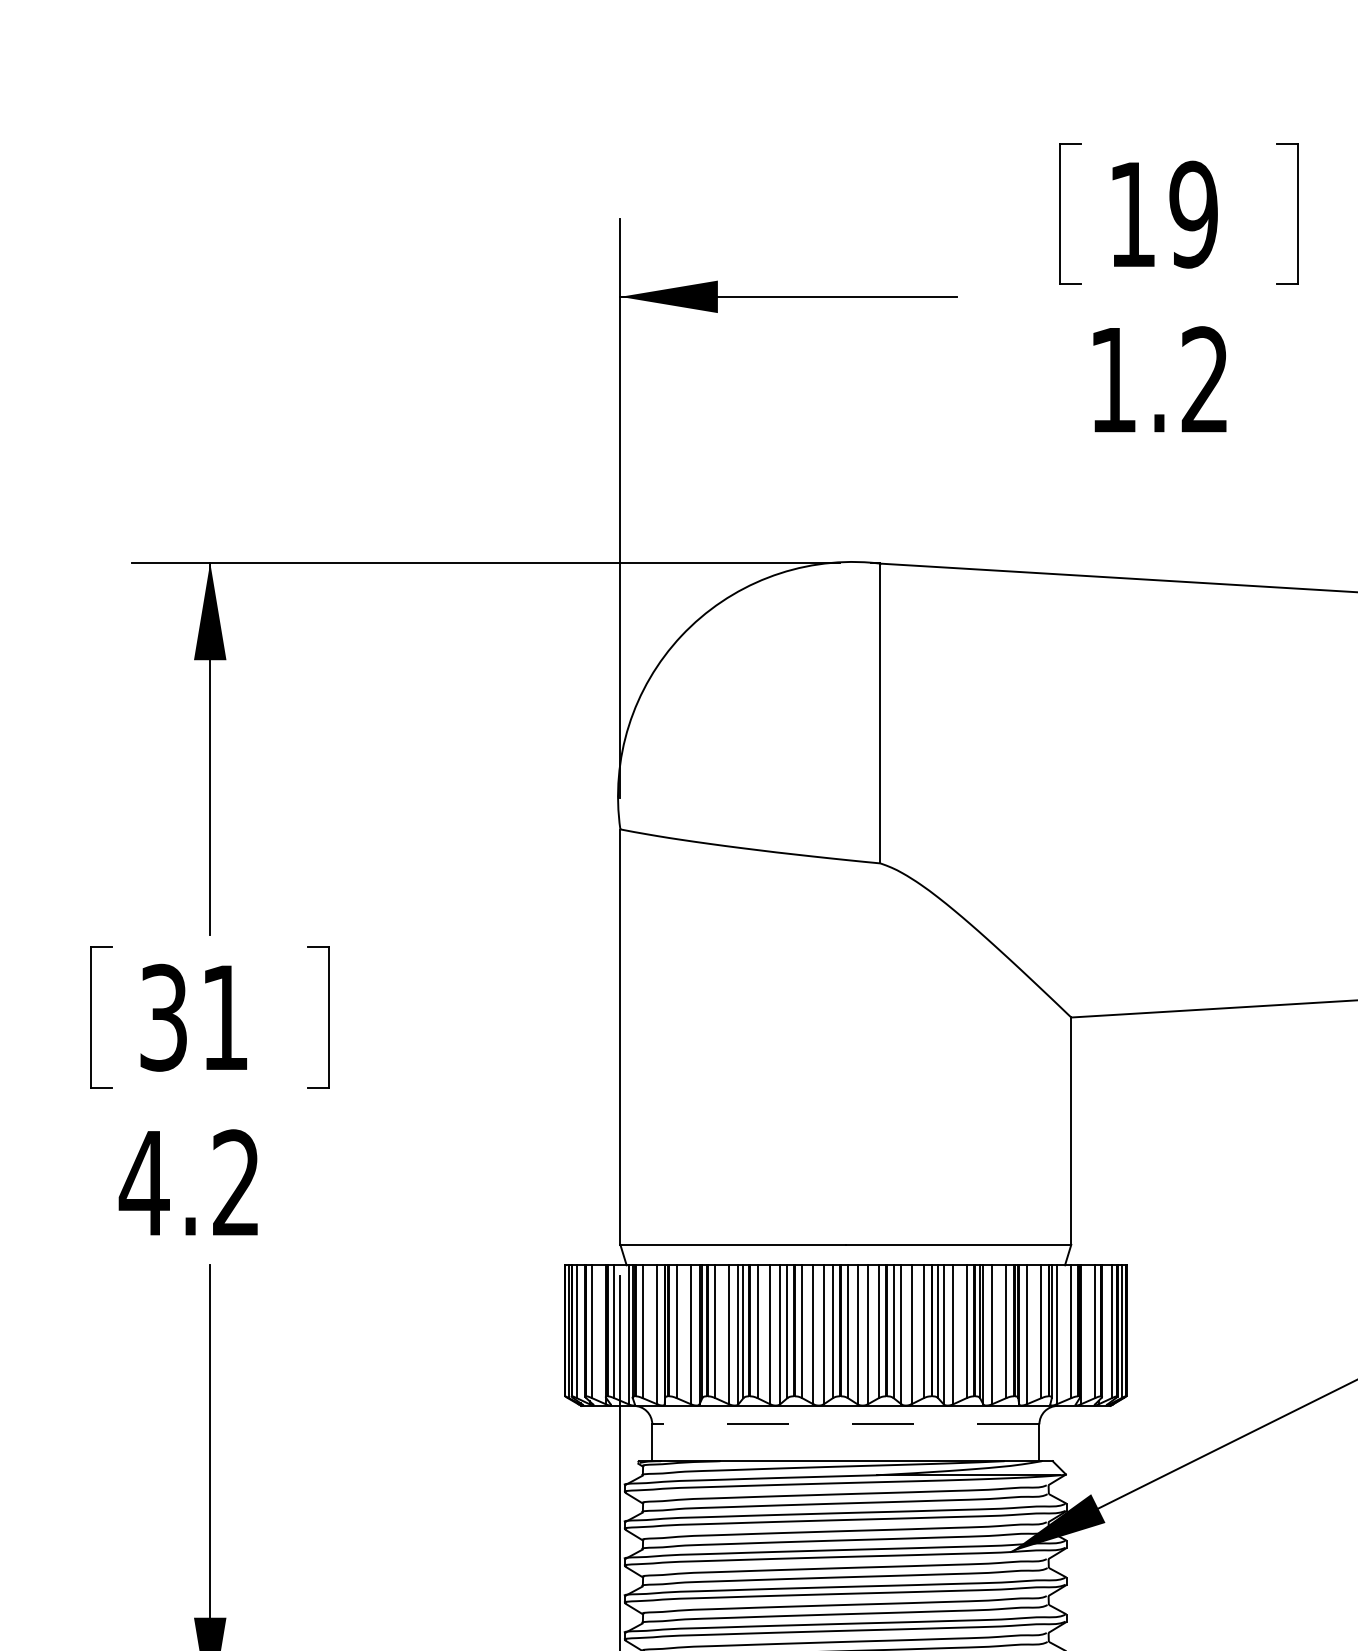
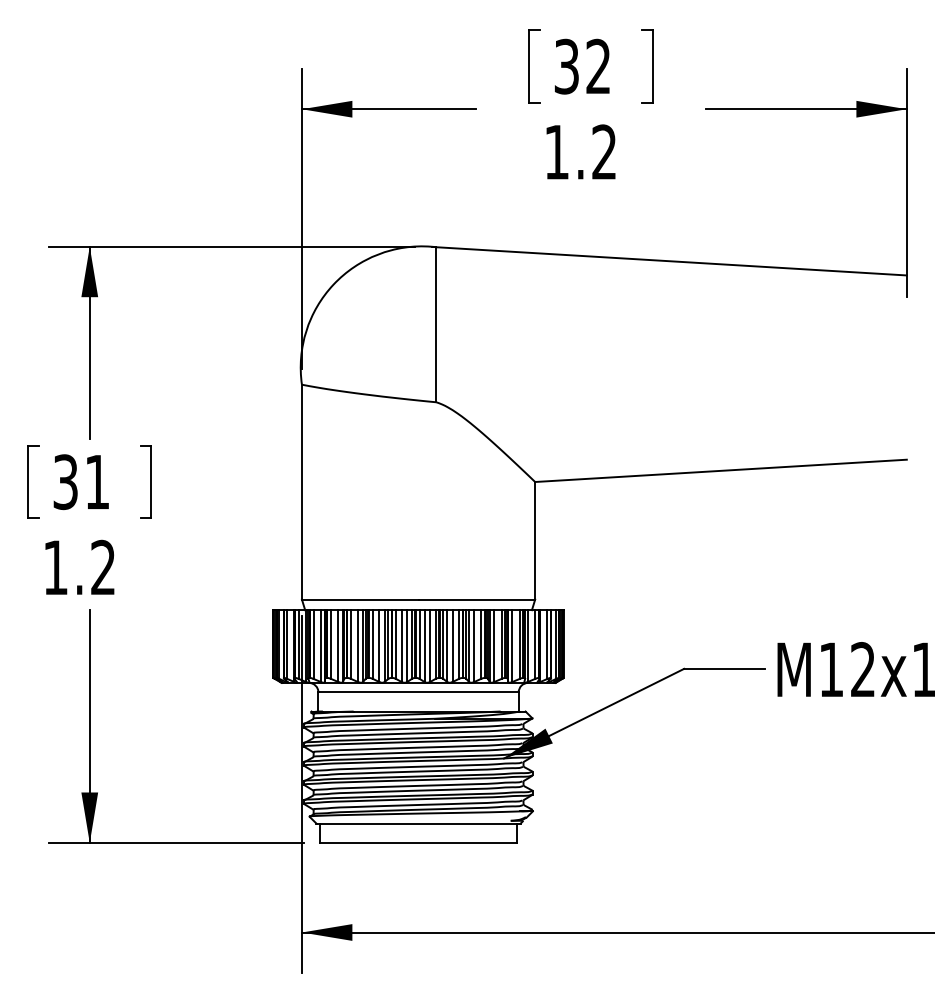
text: (1162, 214) -> (582, 66), 19 -> 32
text: (143, 1182) -> (55, 567), 4.2 -> 1.2
line: (845, 1424) -> (418, 692), dashed -> solid

